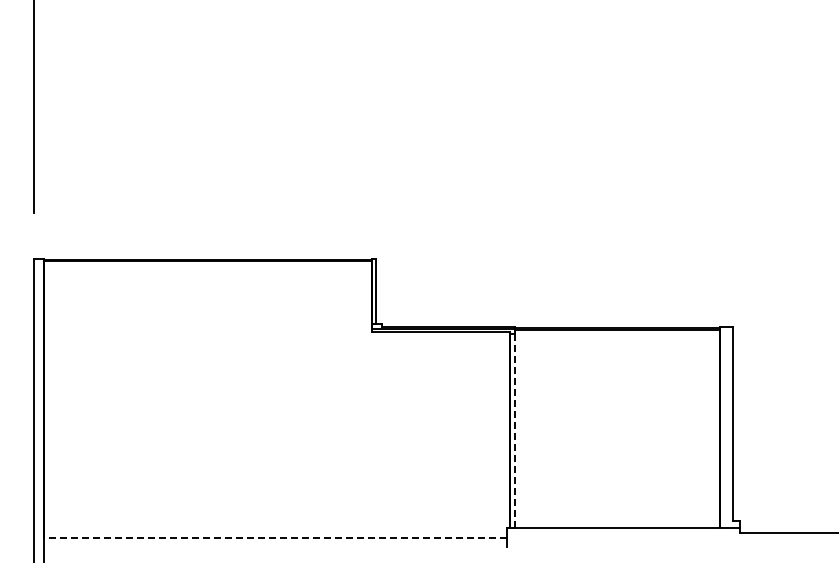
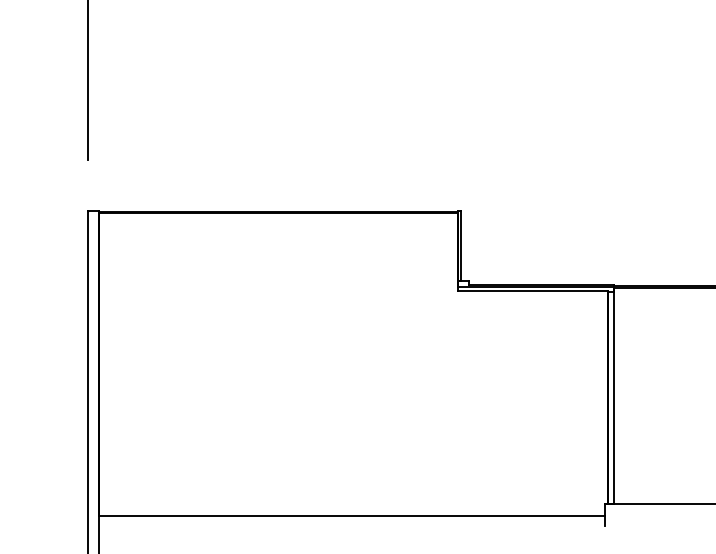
line: (515, 426) -> (614, 393), dashed -> solid
line: (274, 538) -> (351, 515), dashed -> solid

